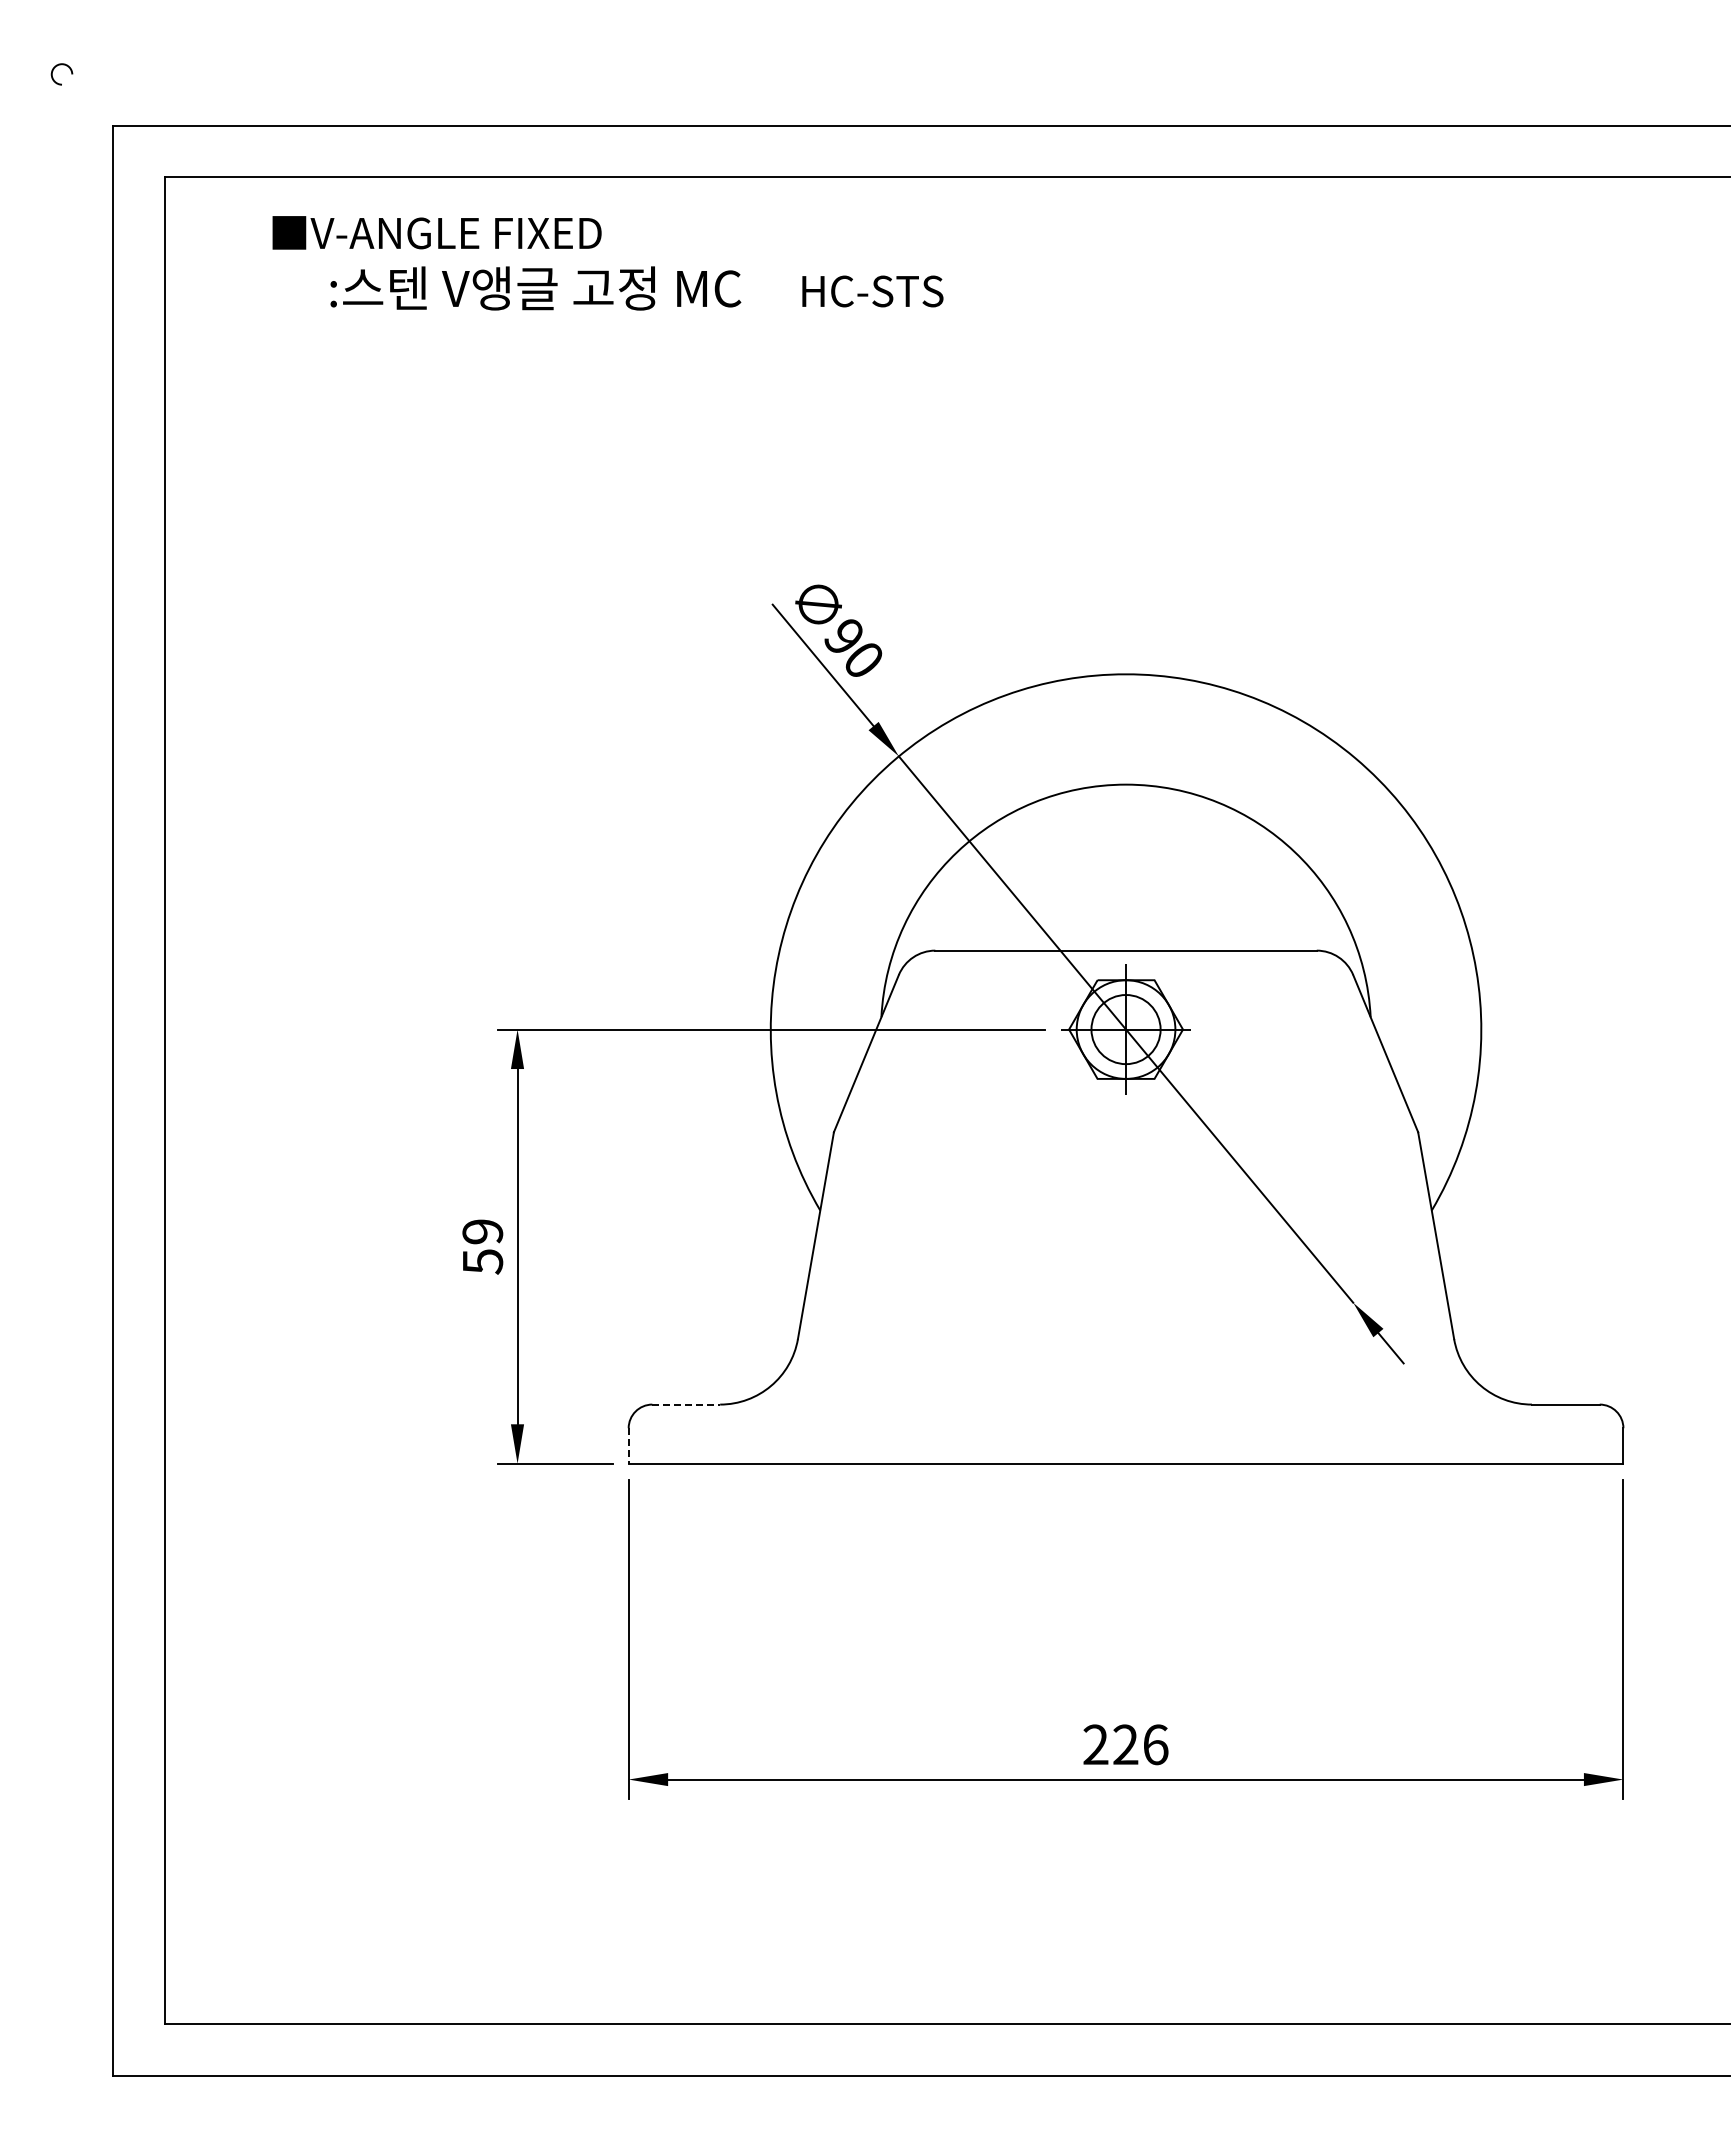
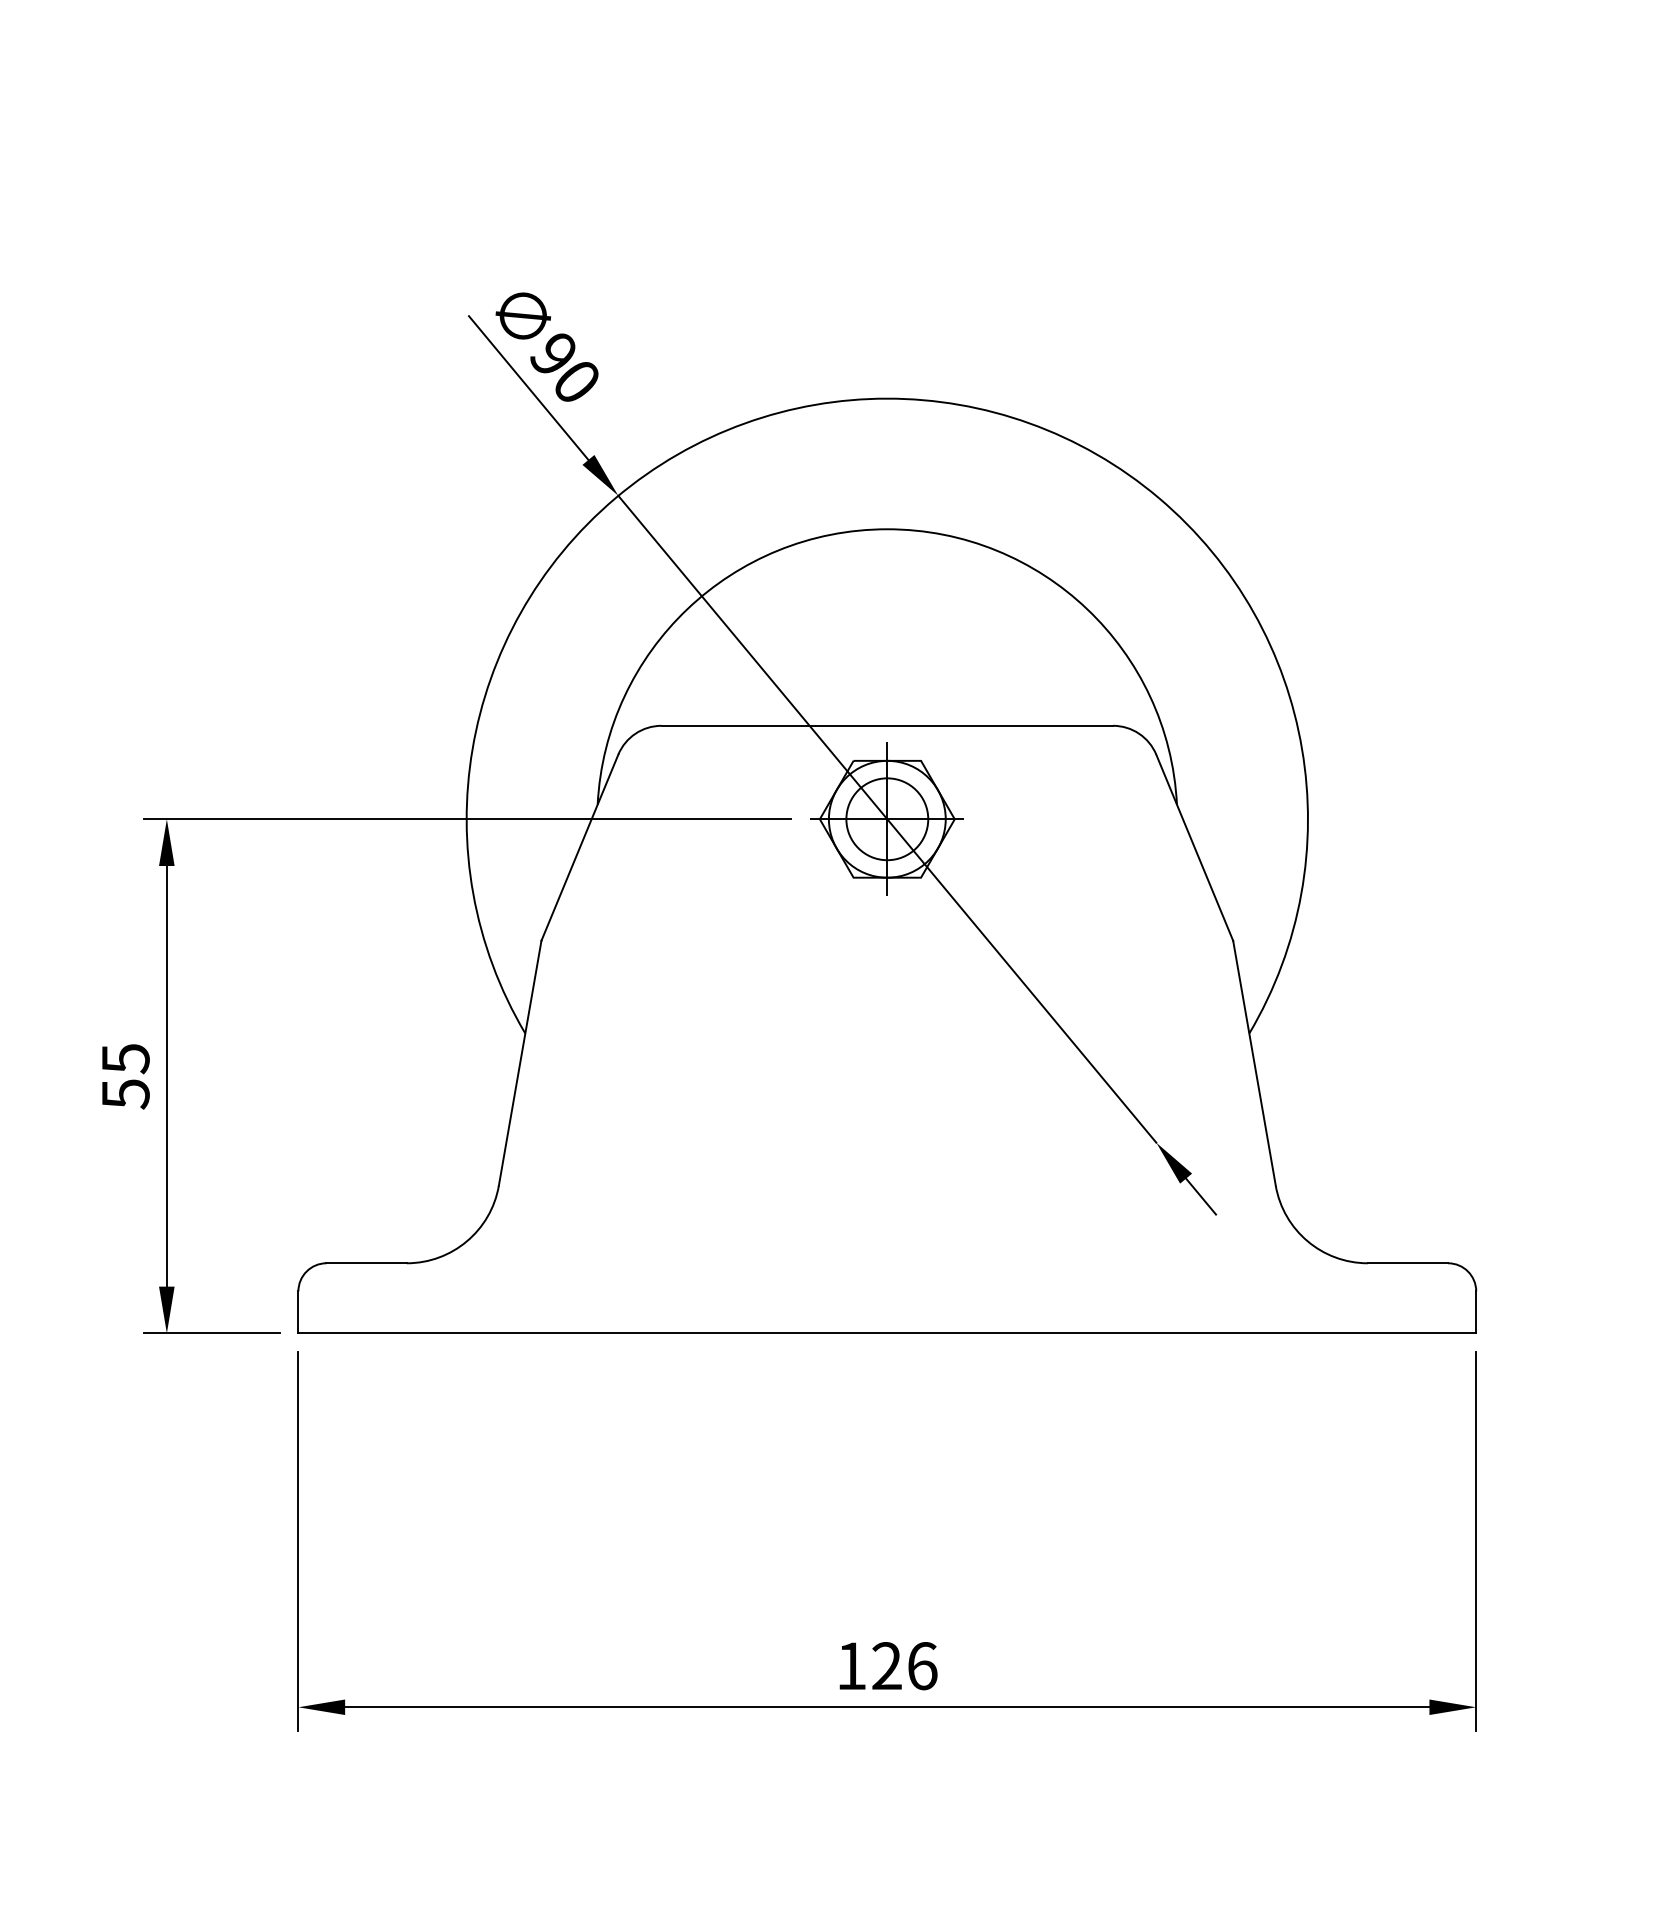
text: (482, 1231) -> (125, 1058), 59 -> 55
line: (686, 1404) -> (366, 1263), dashed -> solid
line: (628, 1446) -> (298, 1312), dashed -> solid
text: (1095, 1744) -> (851, 1665), 226 -> 126

